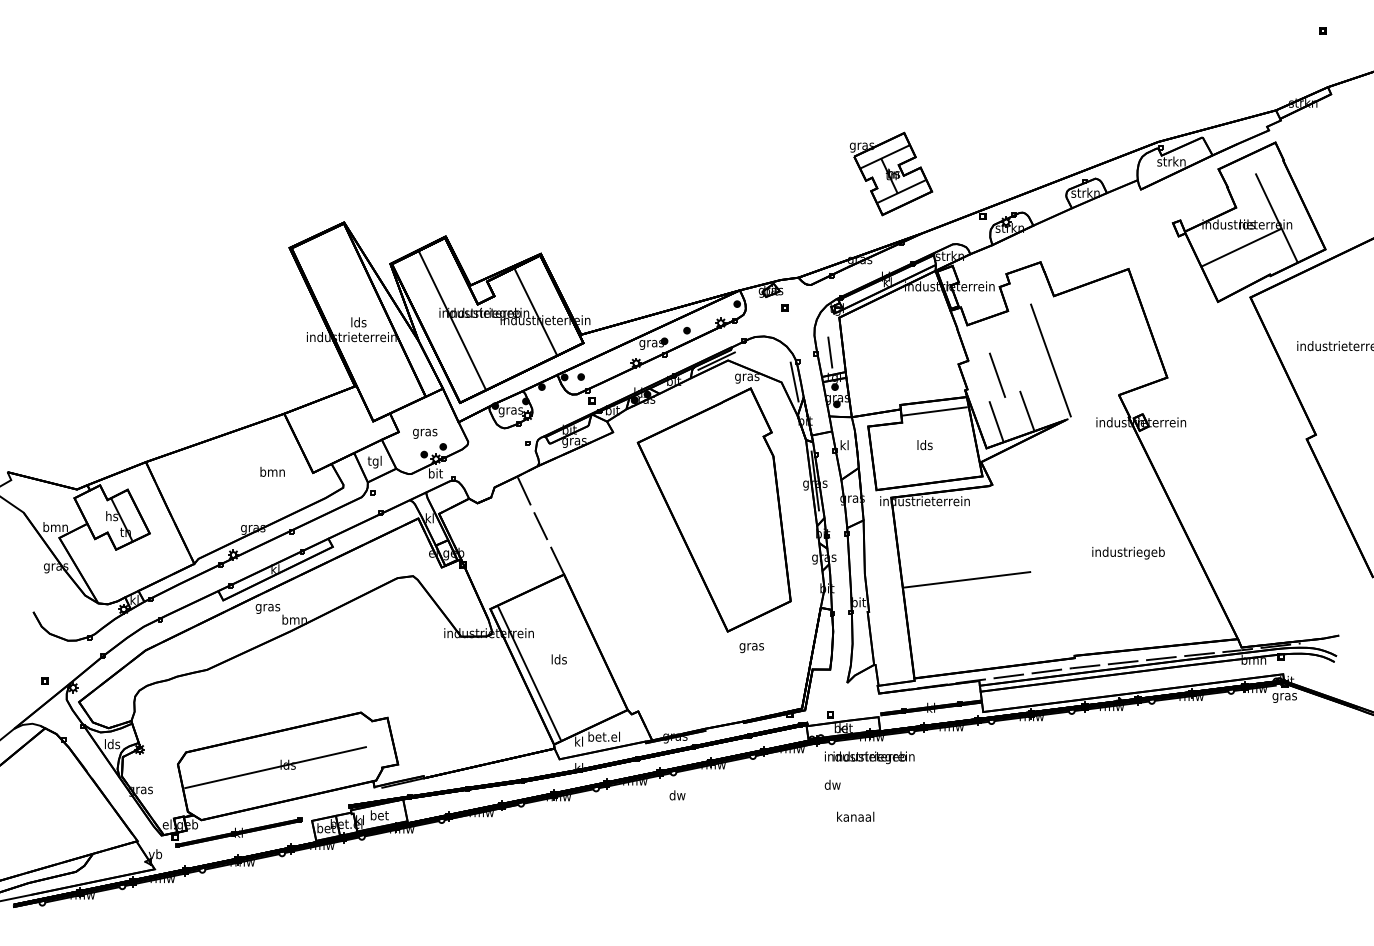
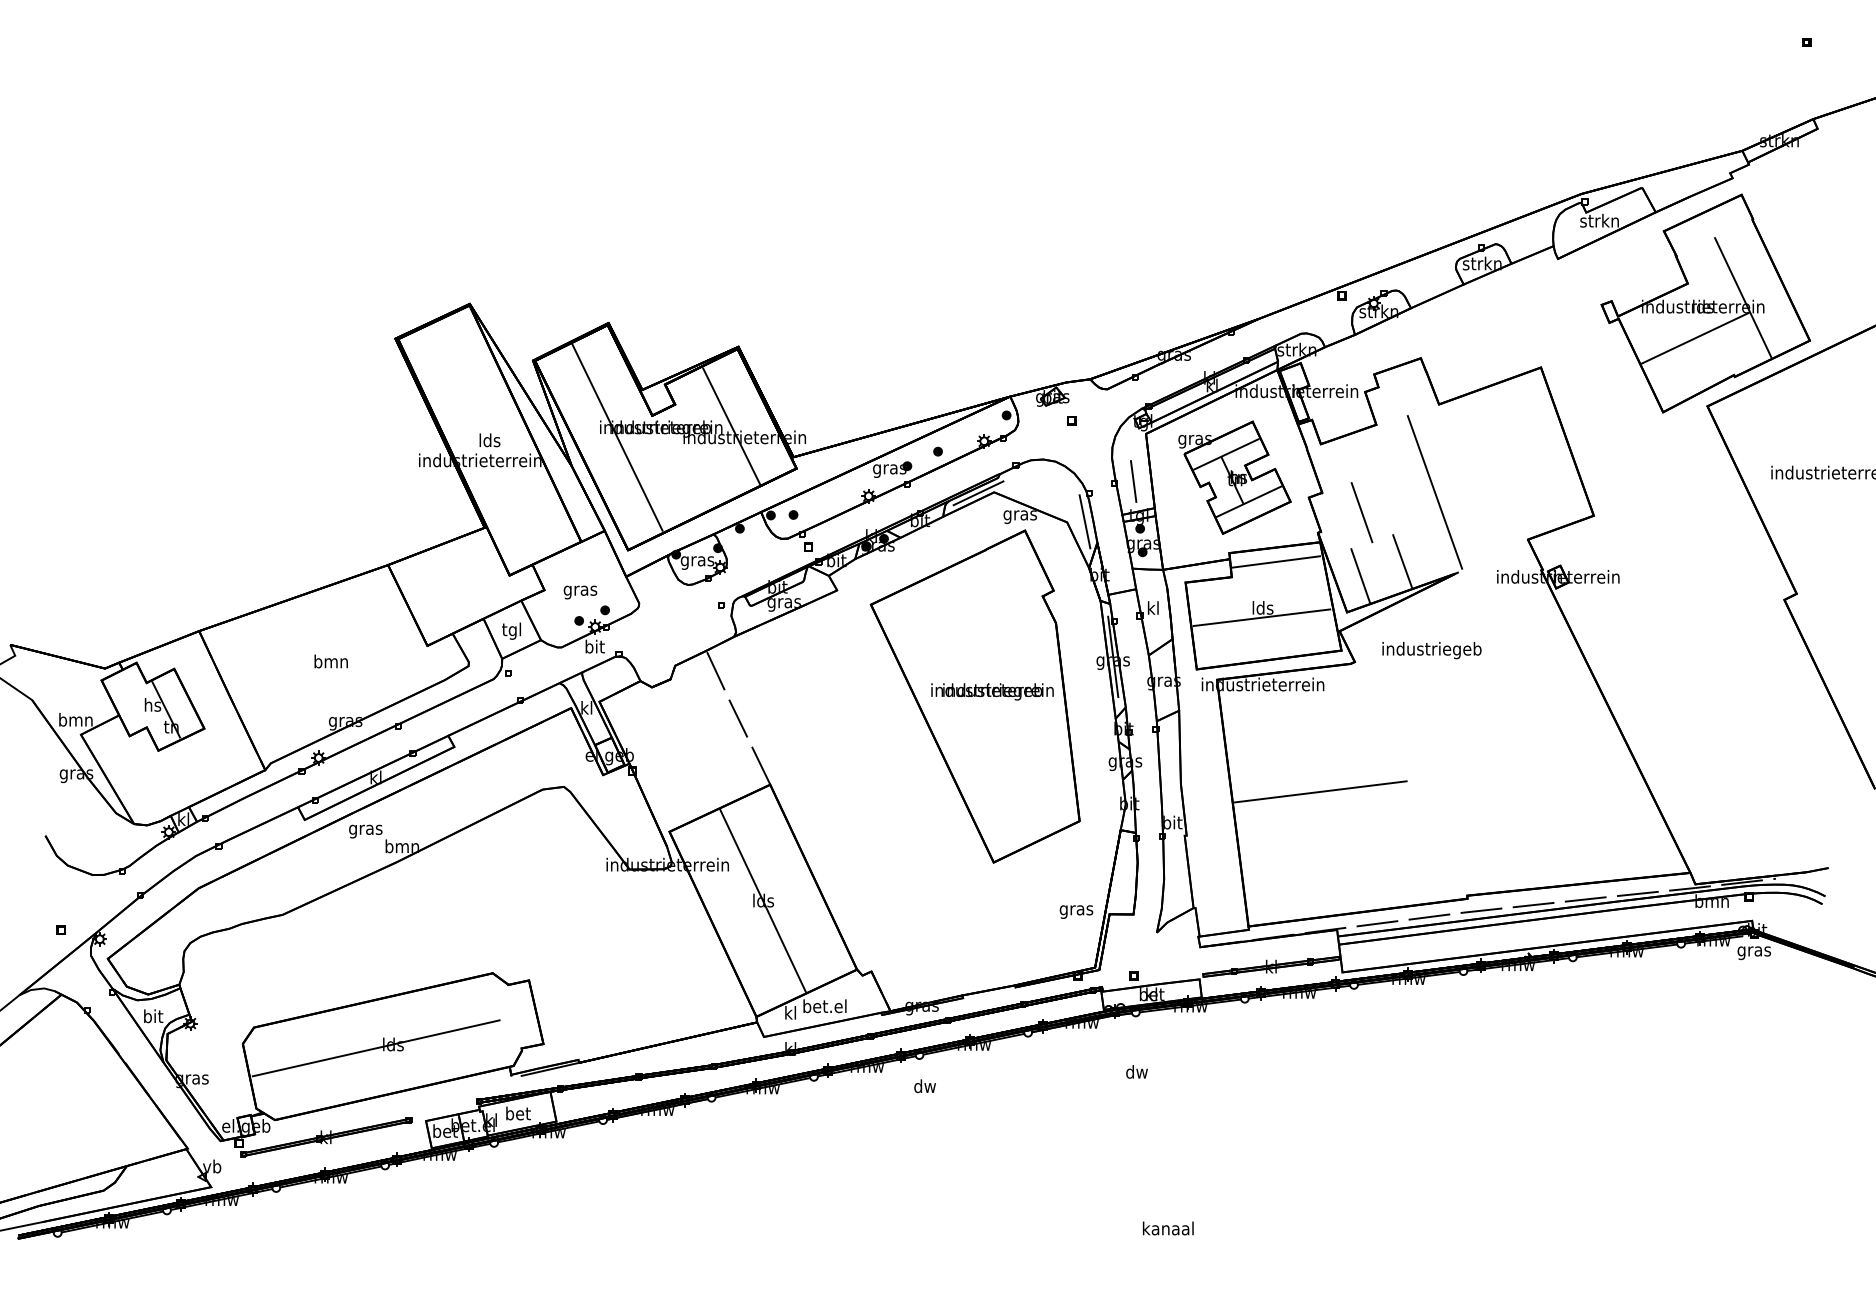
part: (890, 173) -> (1234, 477), moved
line: (923, 452) -> (1261, 617), added
text: (272, 471) -> (330, 661), moved
text: (1128, 553) -> (1431, 650), moved
text: (751, 647) -> (1076, 911), moved
line: (529, 673) -> (763, 900), moved
text: (112, 744) -> (153, 1016), lds -> bit
text: (869, 757) -> (992, 691), moved
text: (855, 816) -> (1167, 1228), moved

